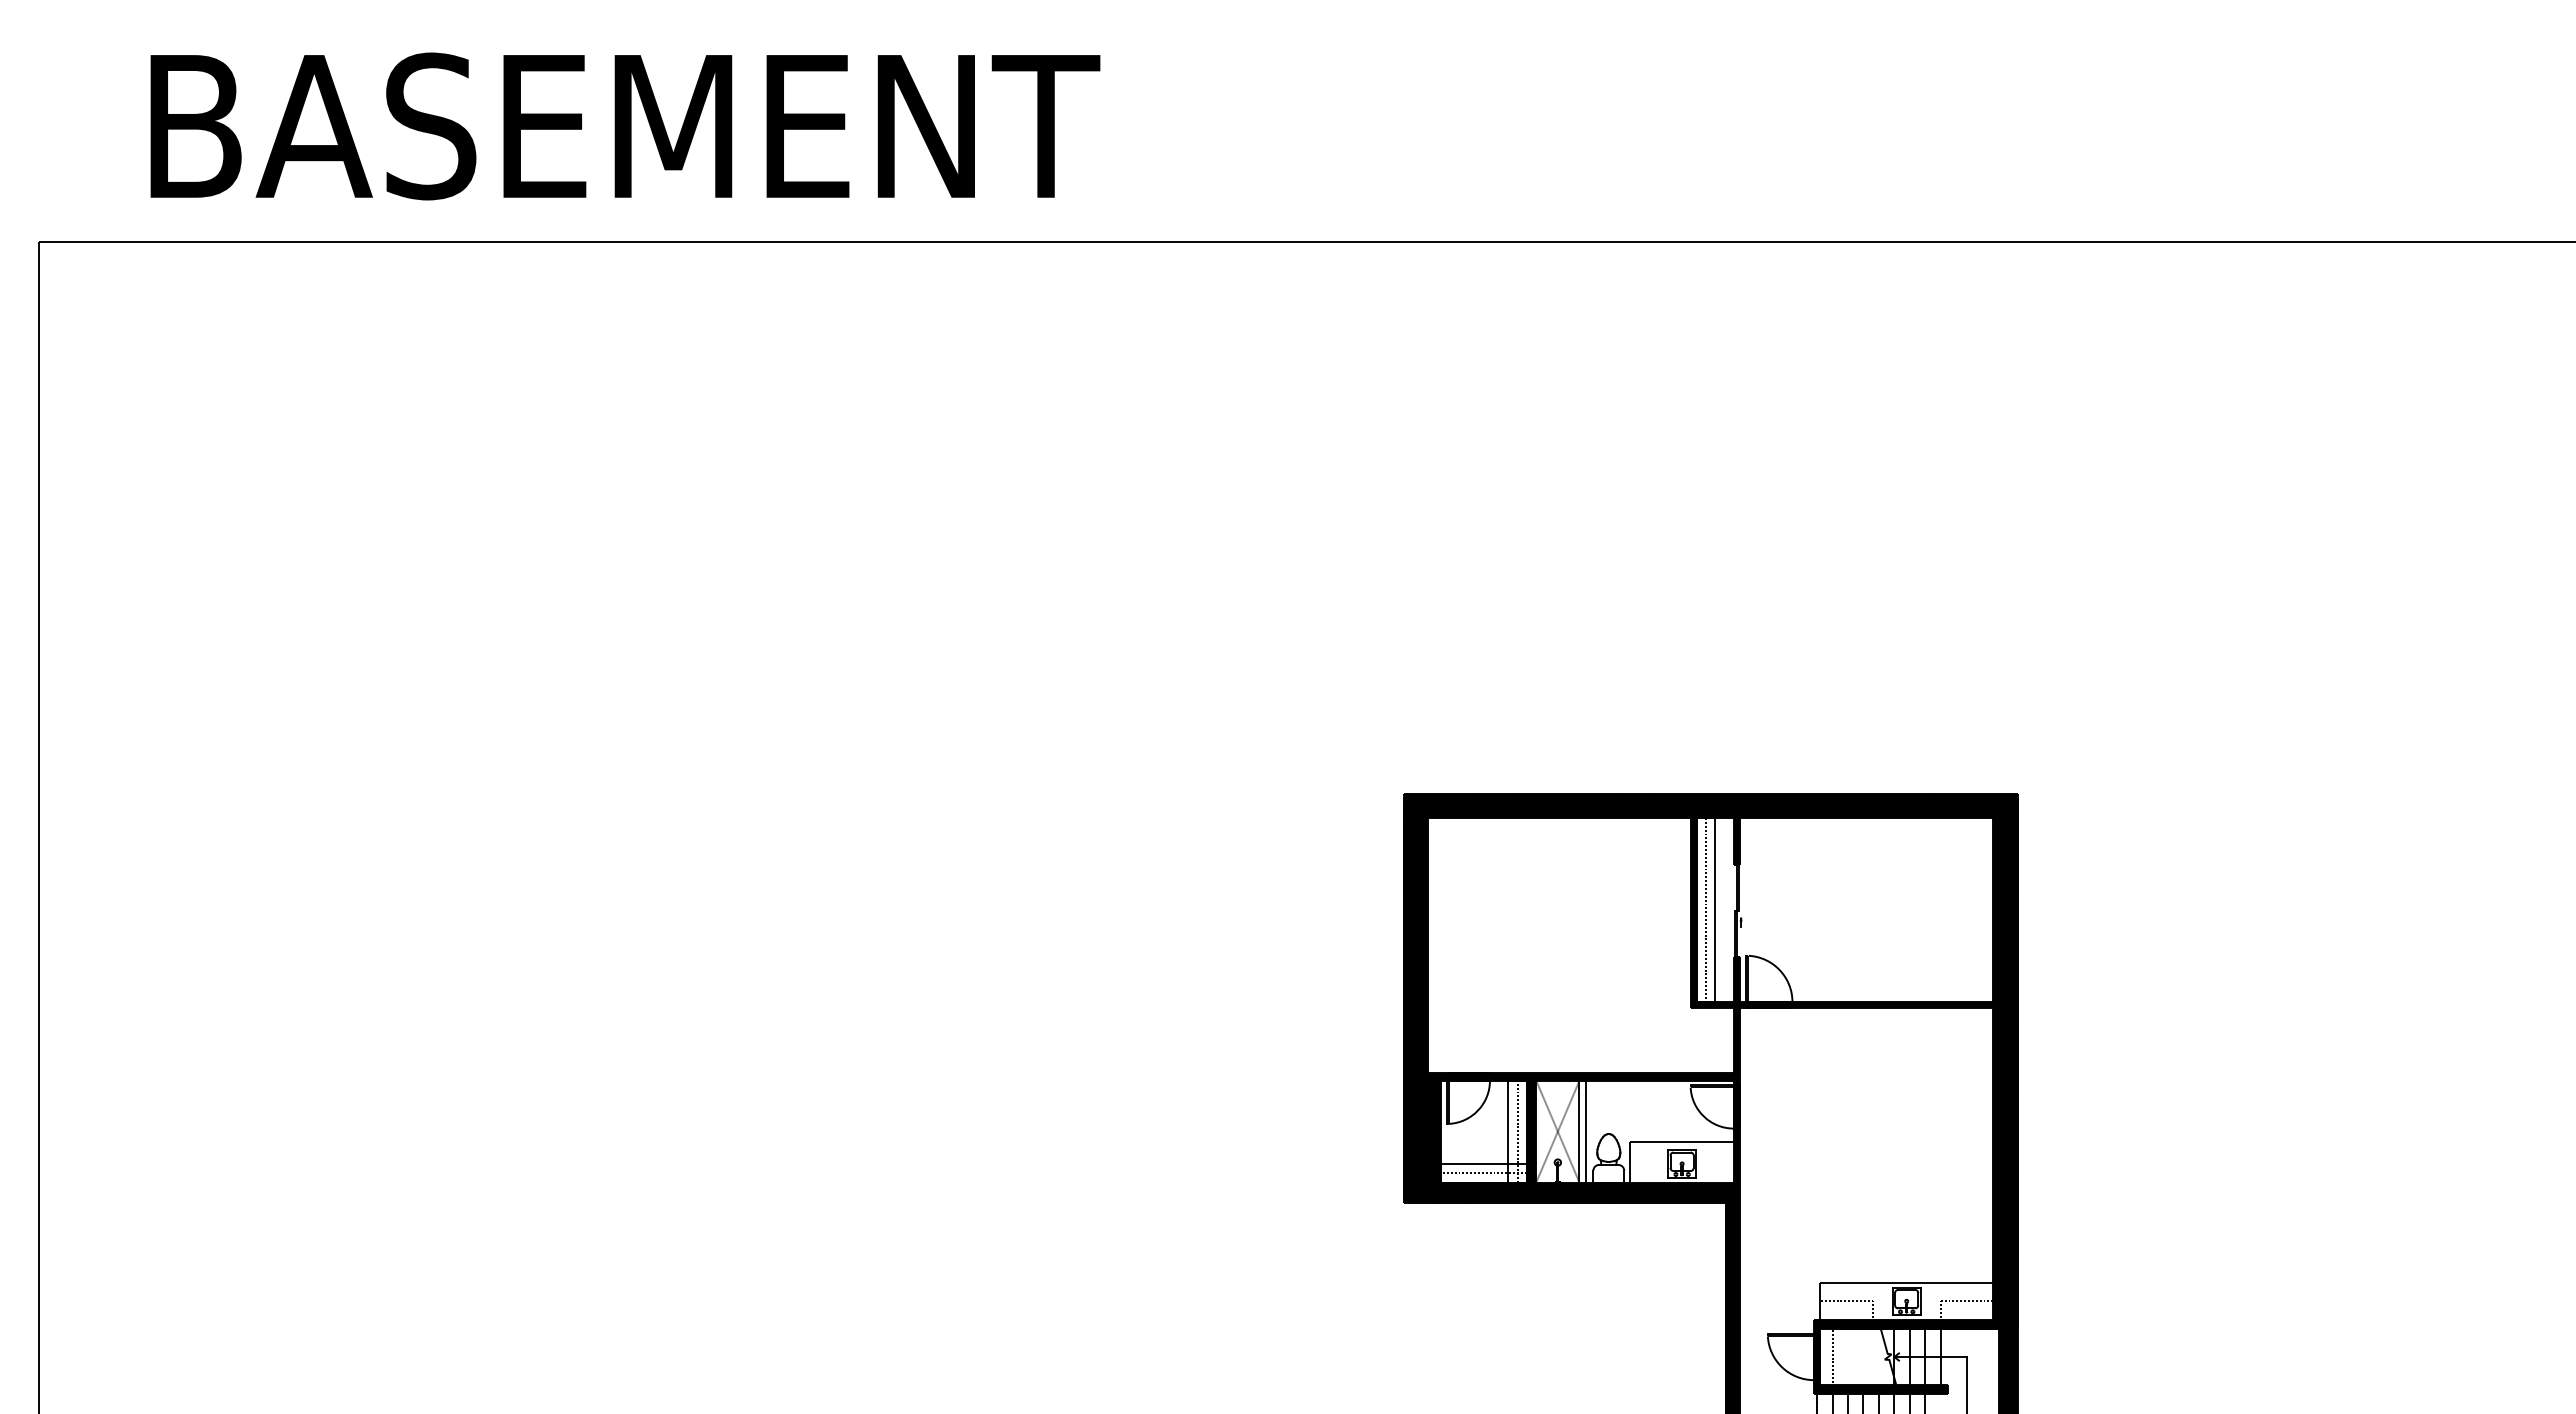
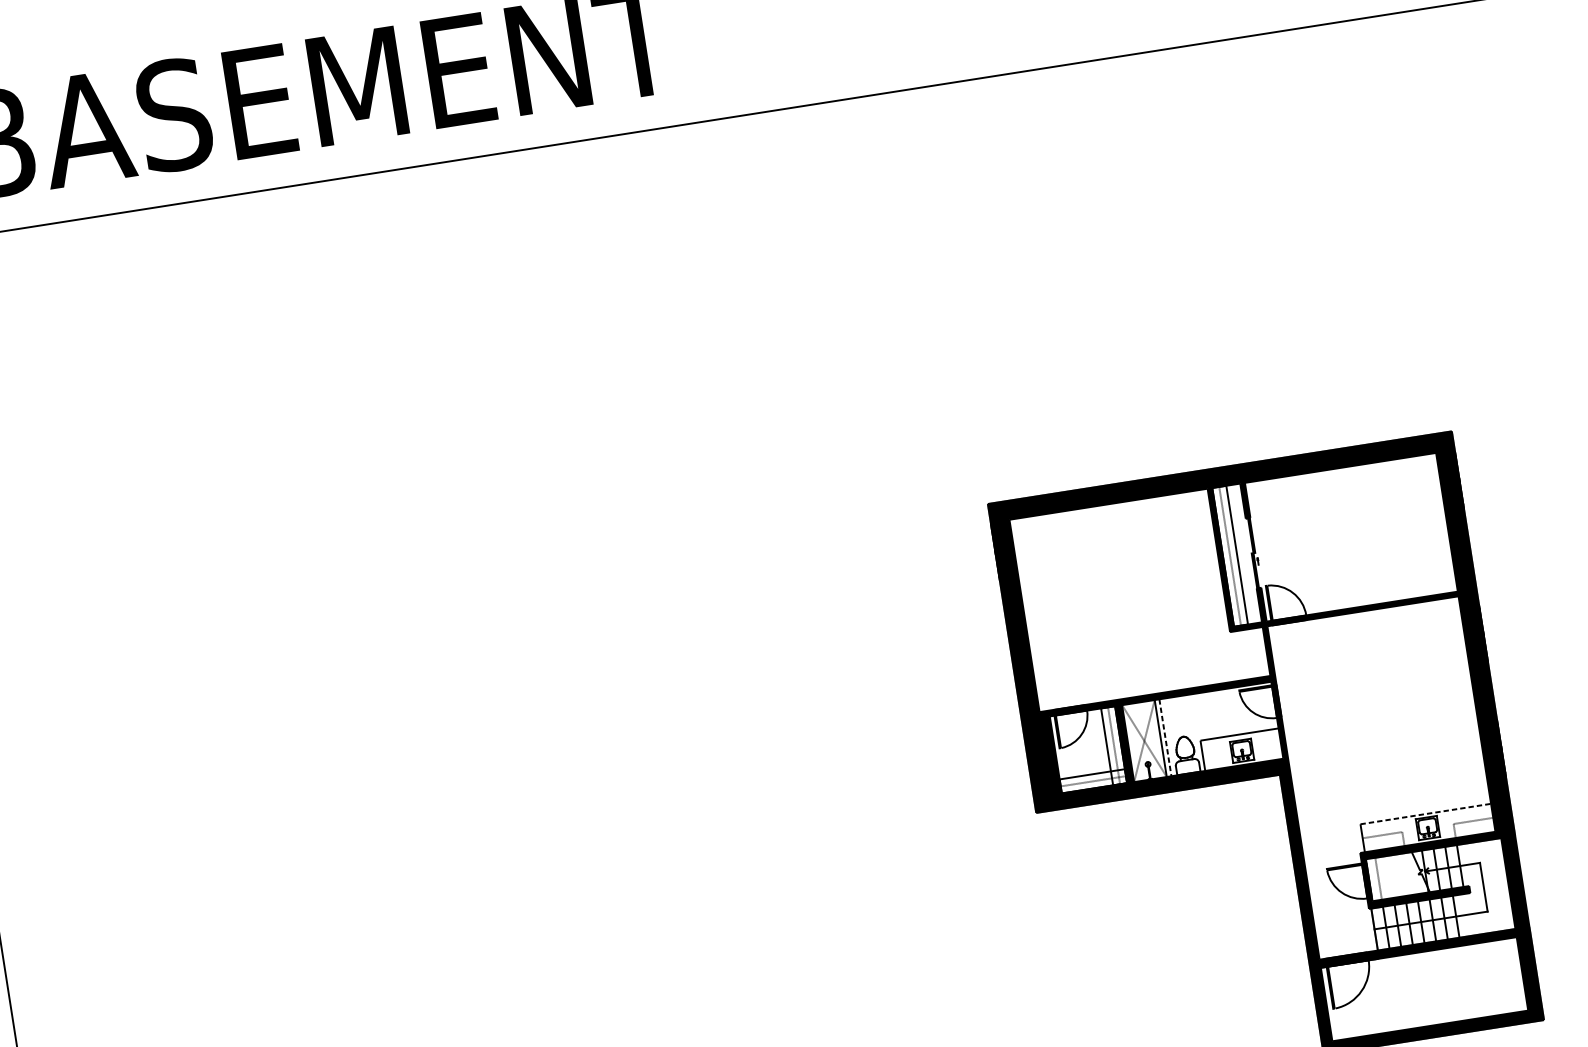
line: (1585, 1131) -> (1165, 737), solid -> dashed
line: (1907, 1282) -> (1426, 813), solid -> dashed

